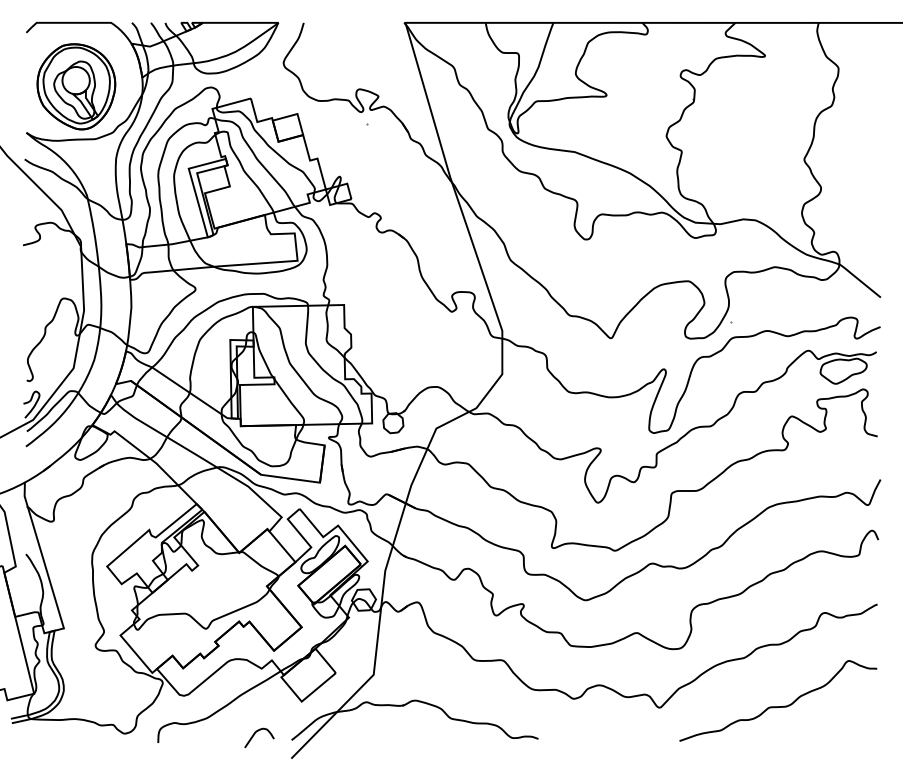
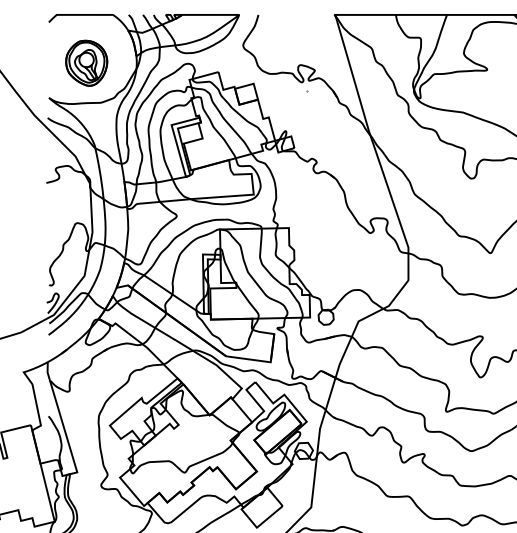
part: (76, 86) -> (86, 63), size x0.7

